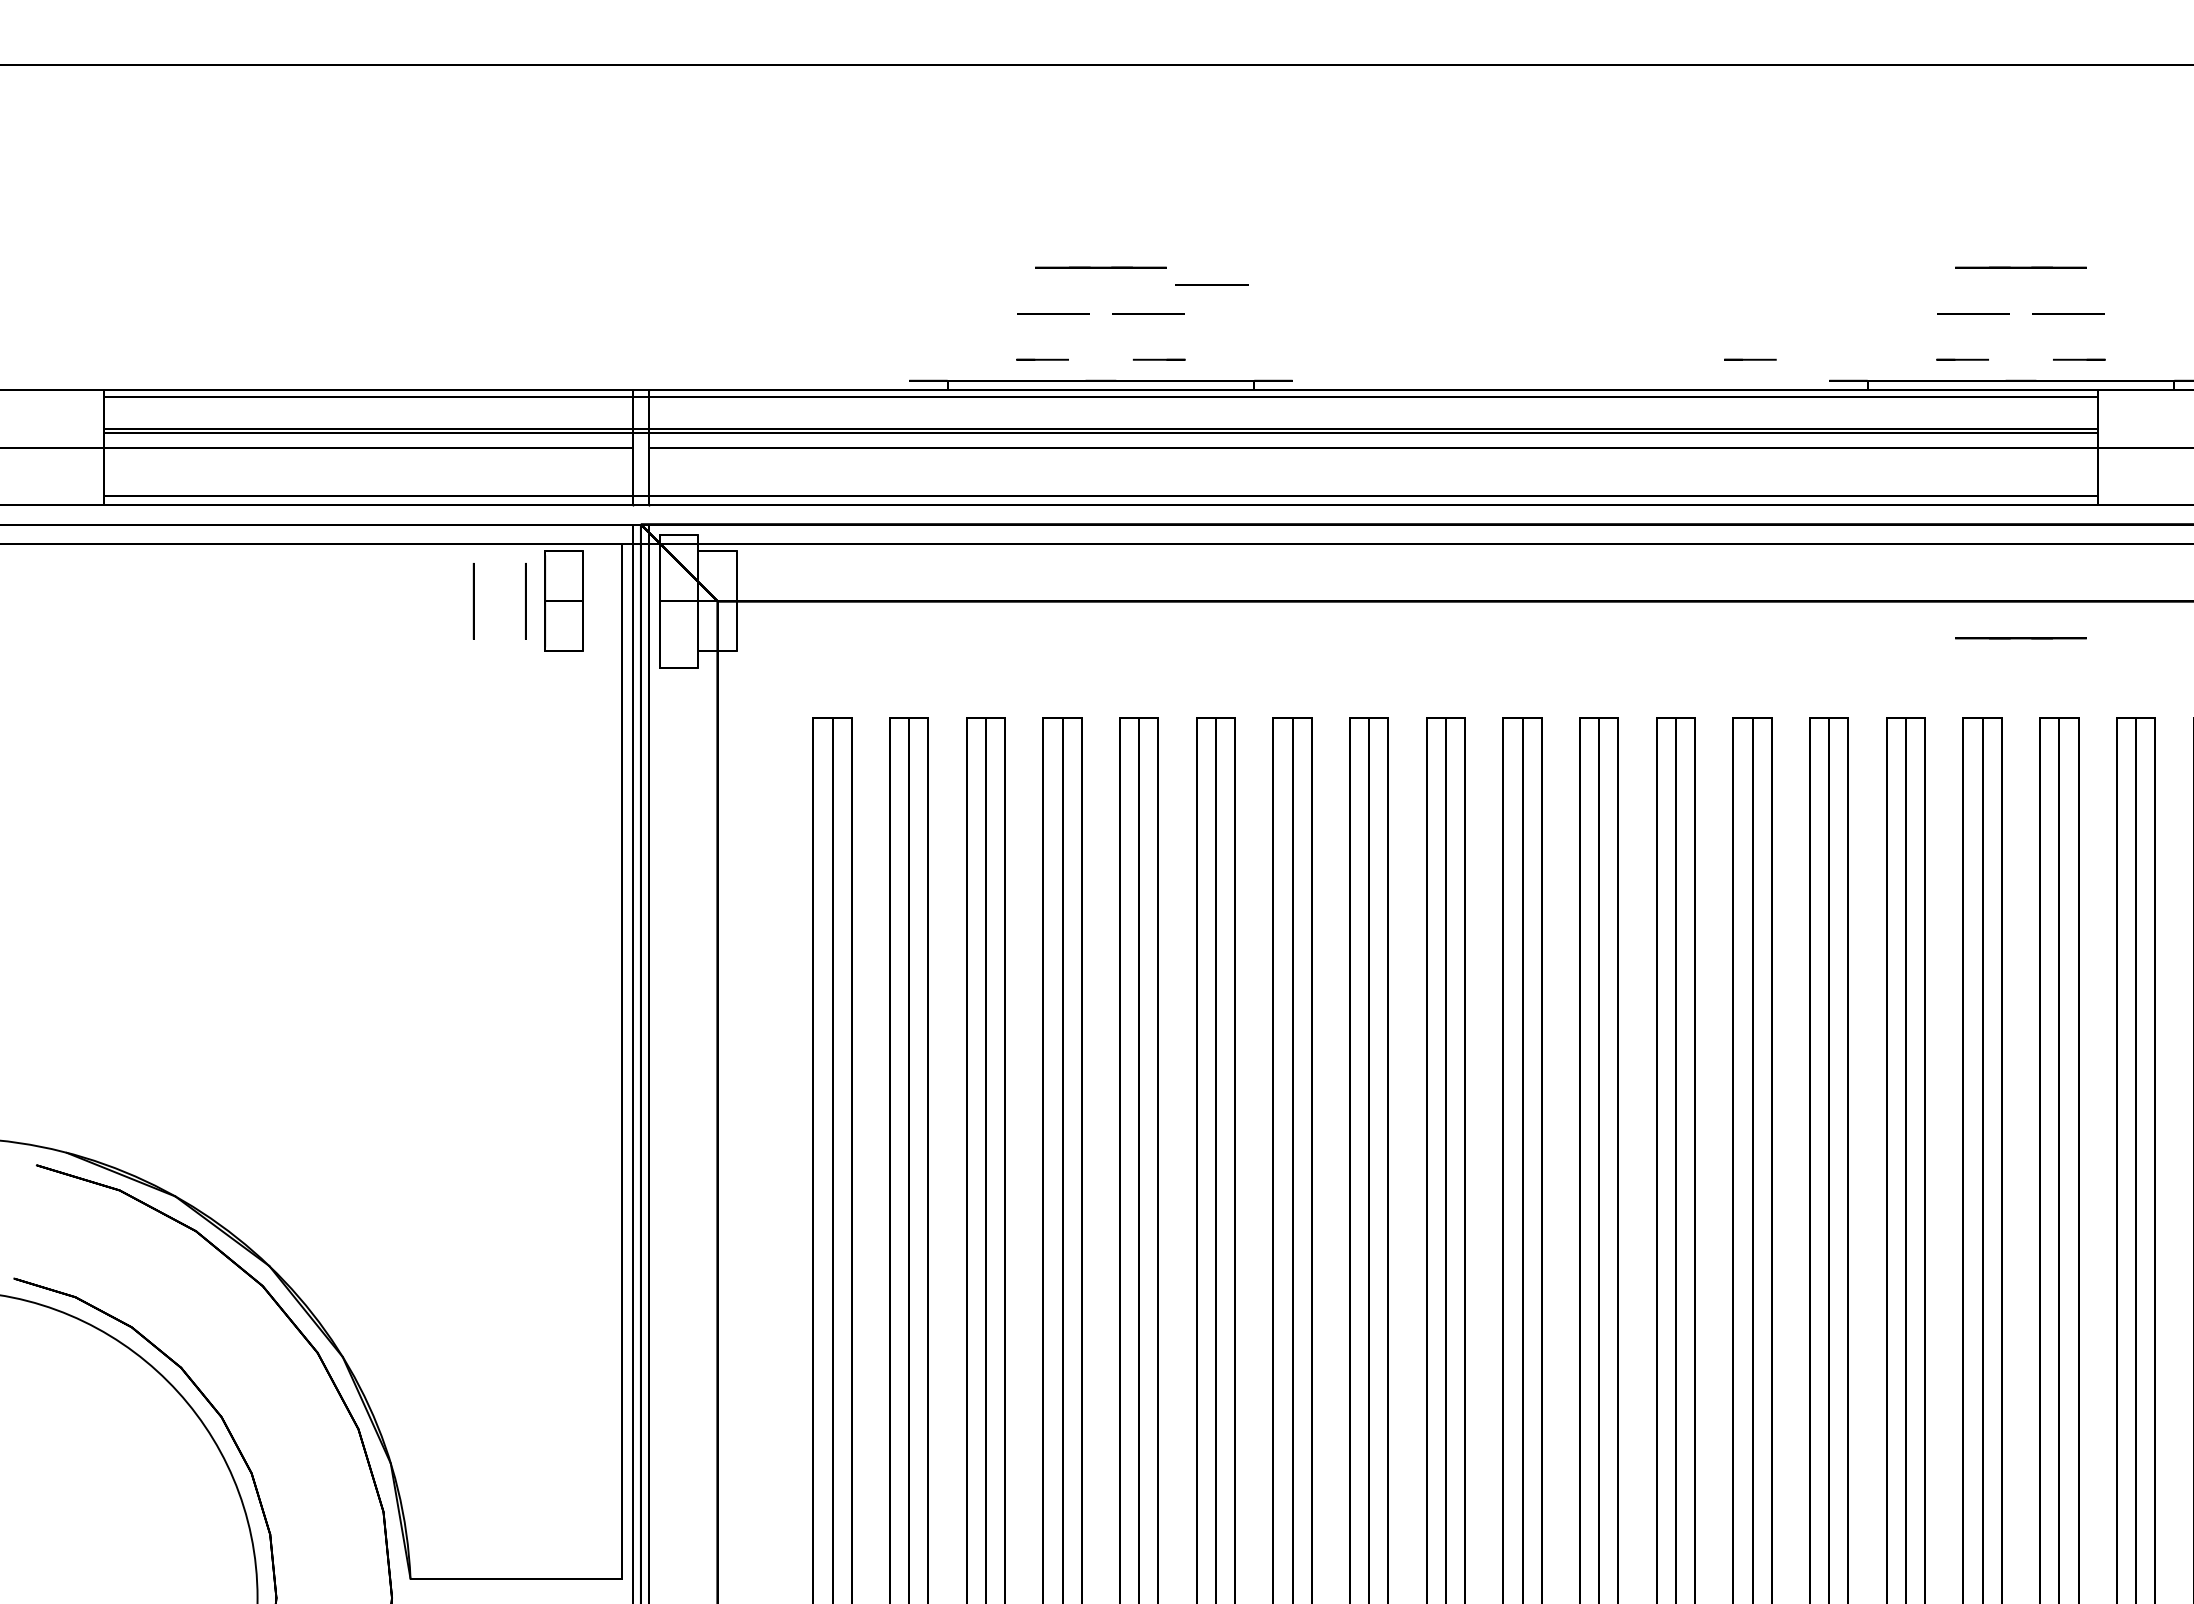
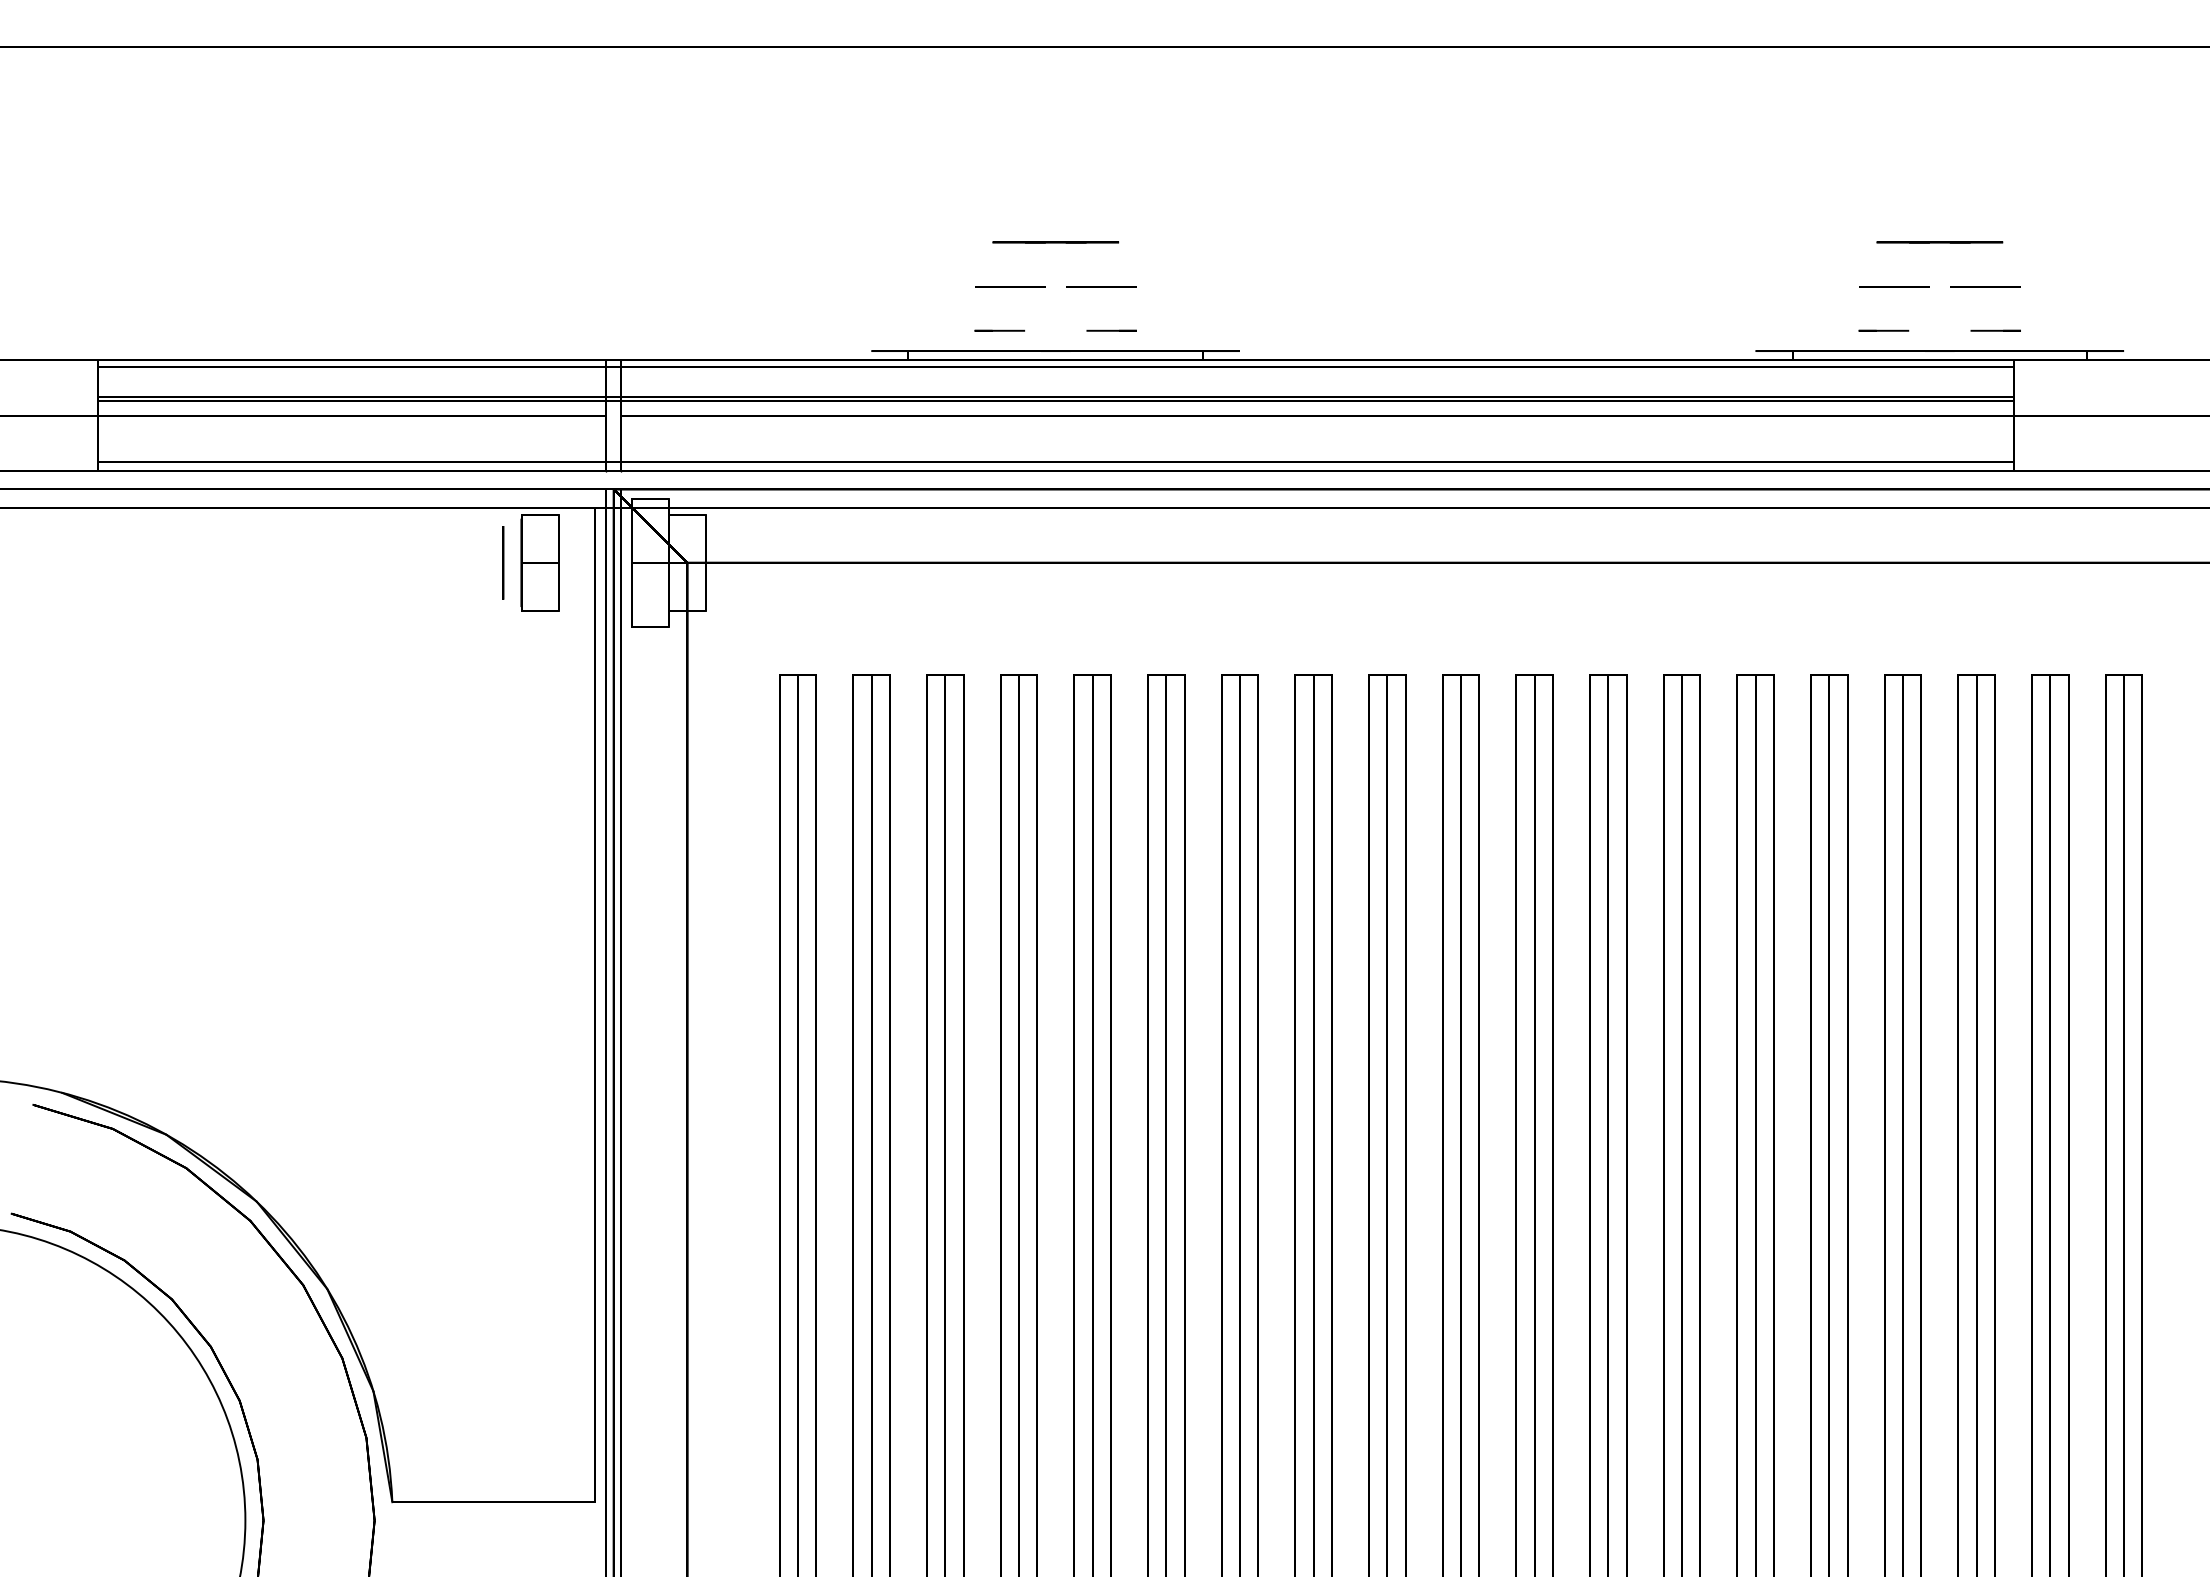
line: (1211, 284) -> (1162, 258), removed
line: (1750, 359) -> (1679, 330), removed
circle: (474, 600) -> (453, 562), removed
line: (2020, 638) -> (1939, 598), removed

